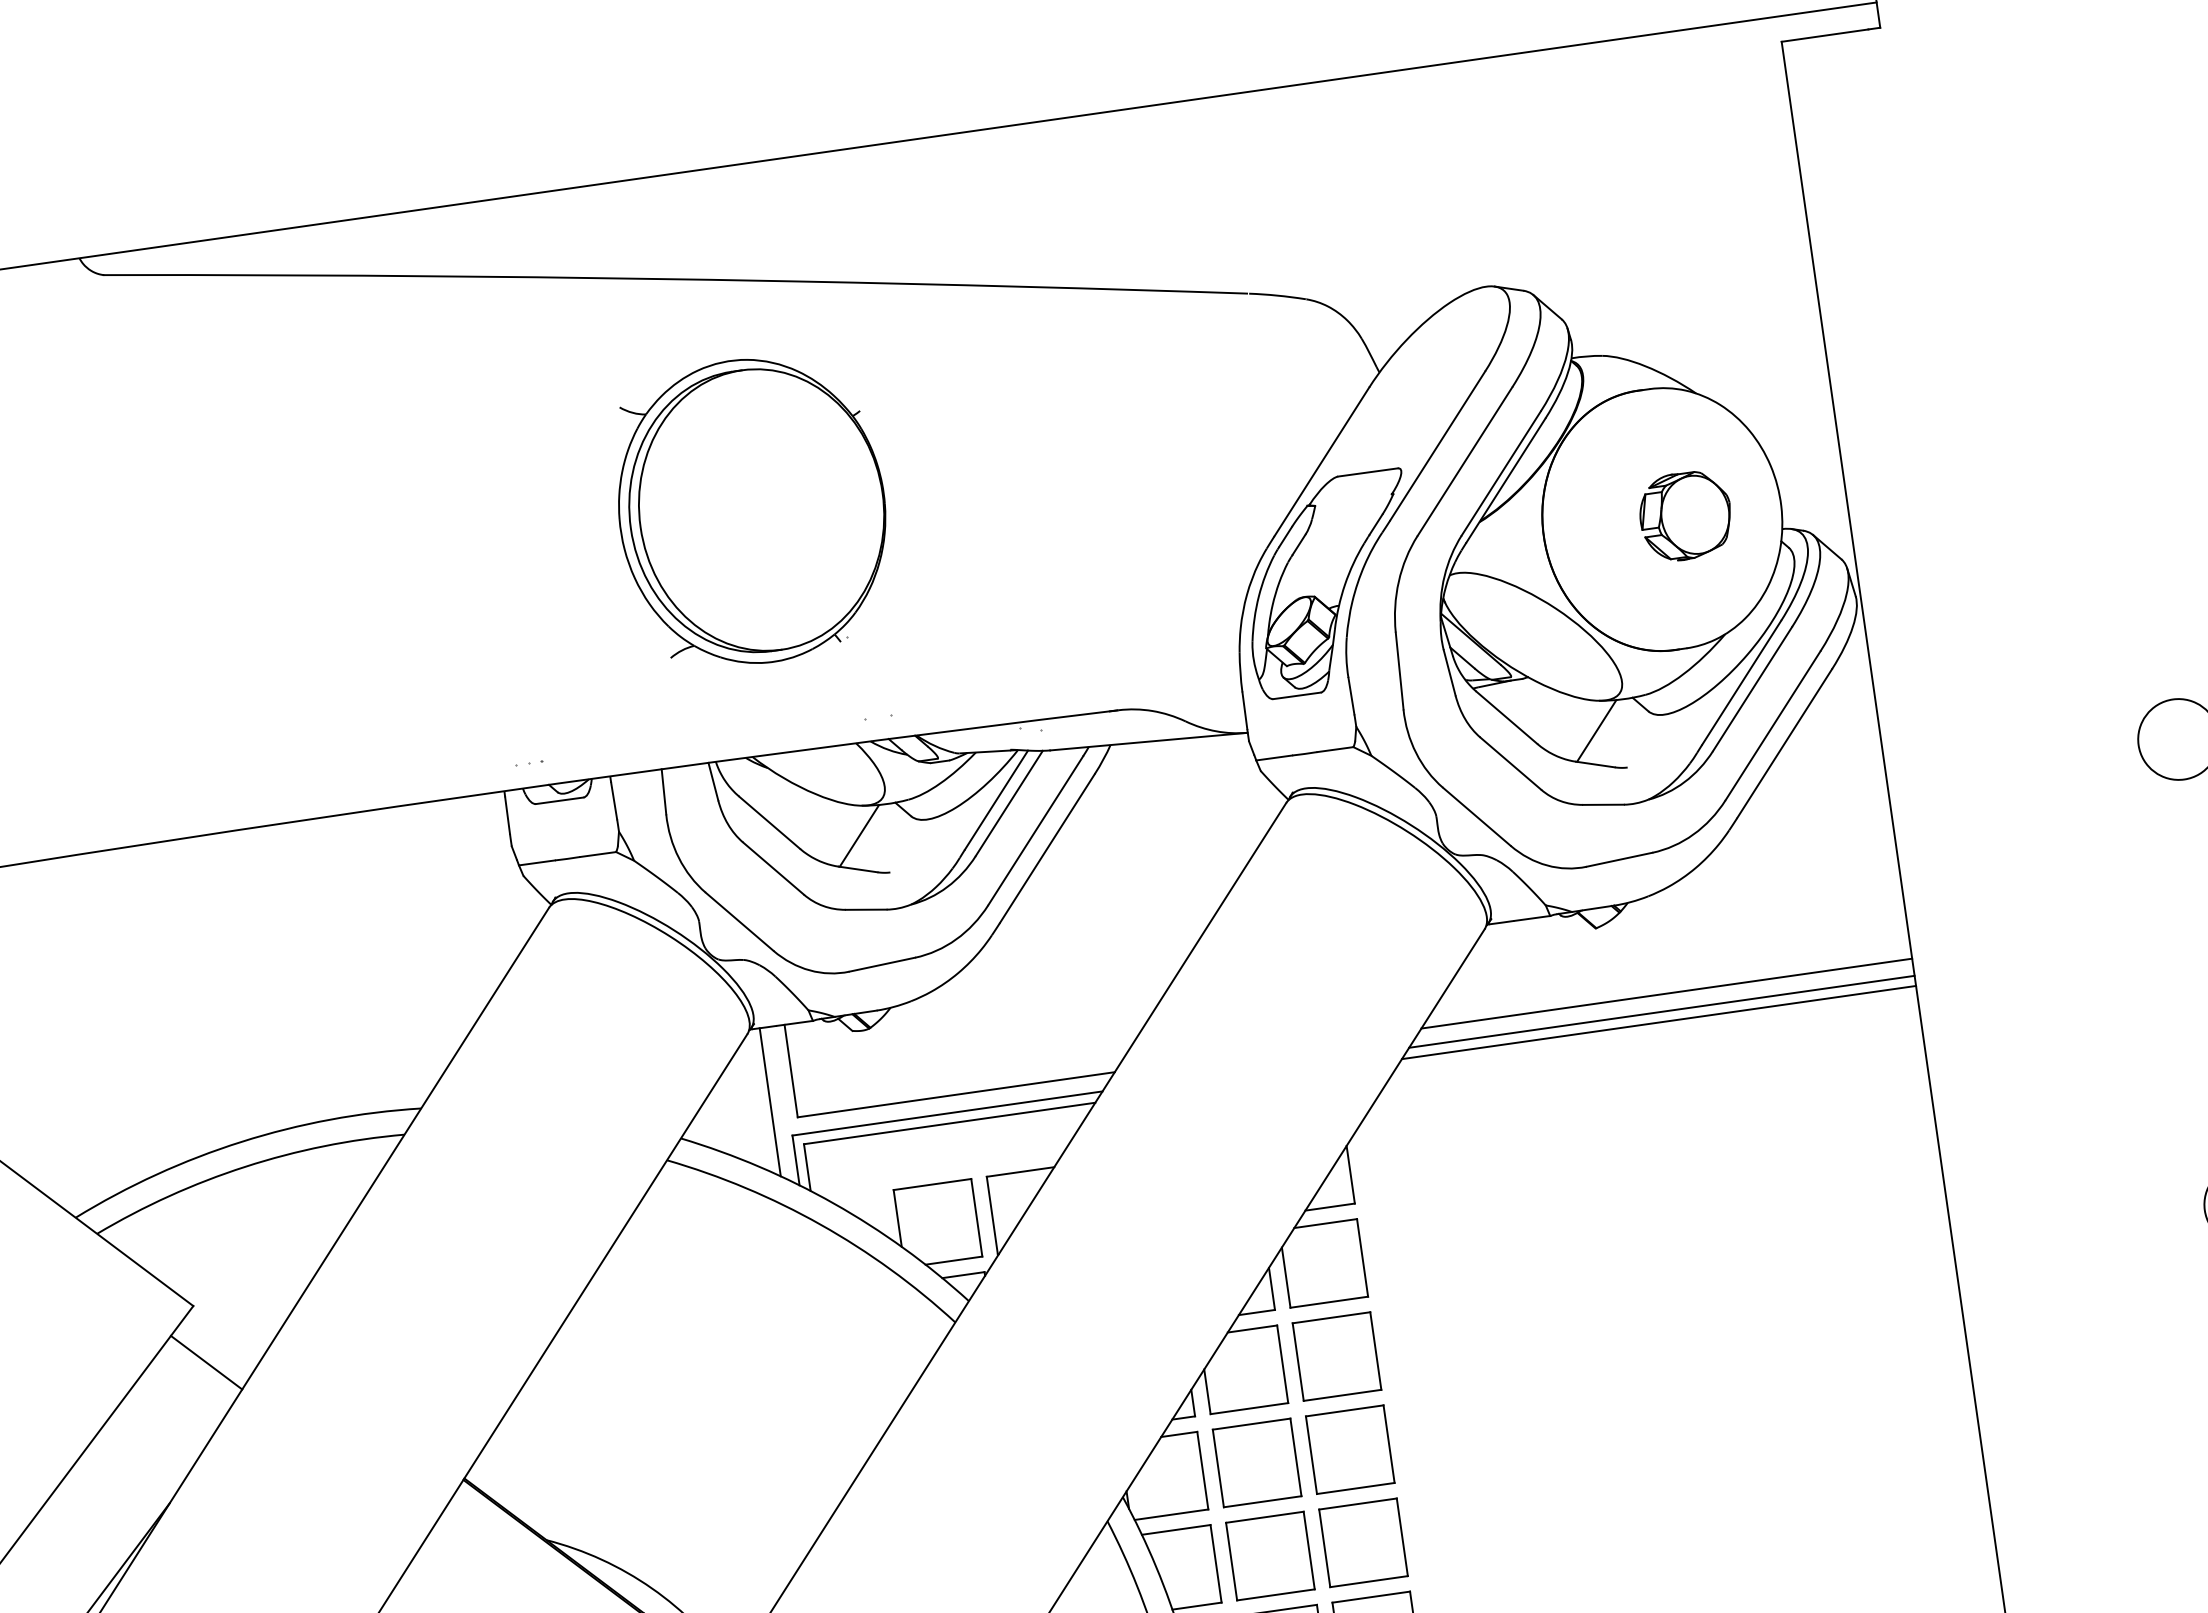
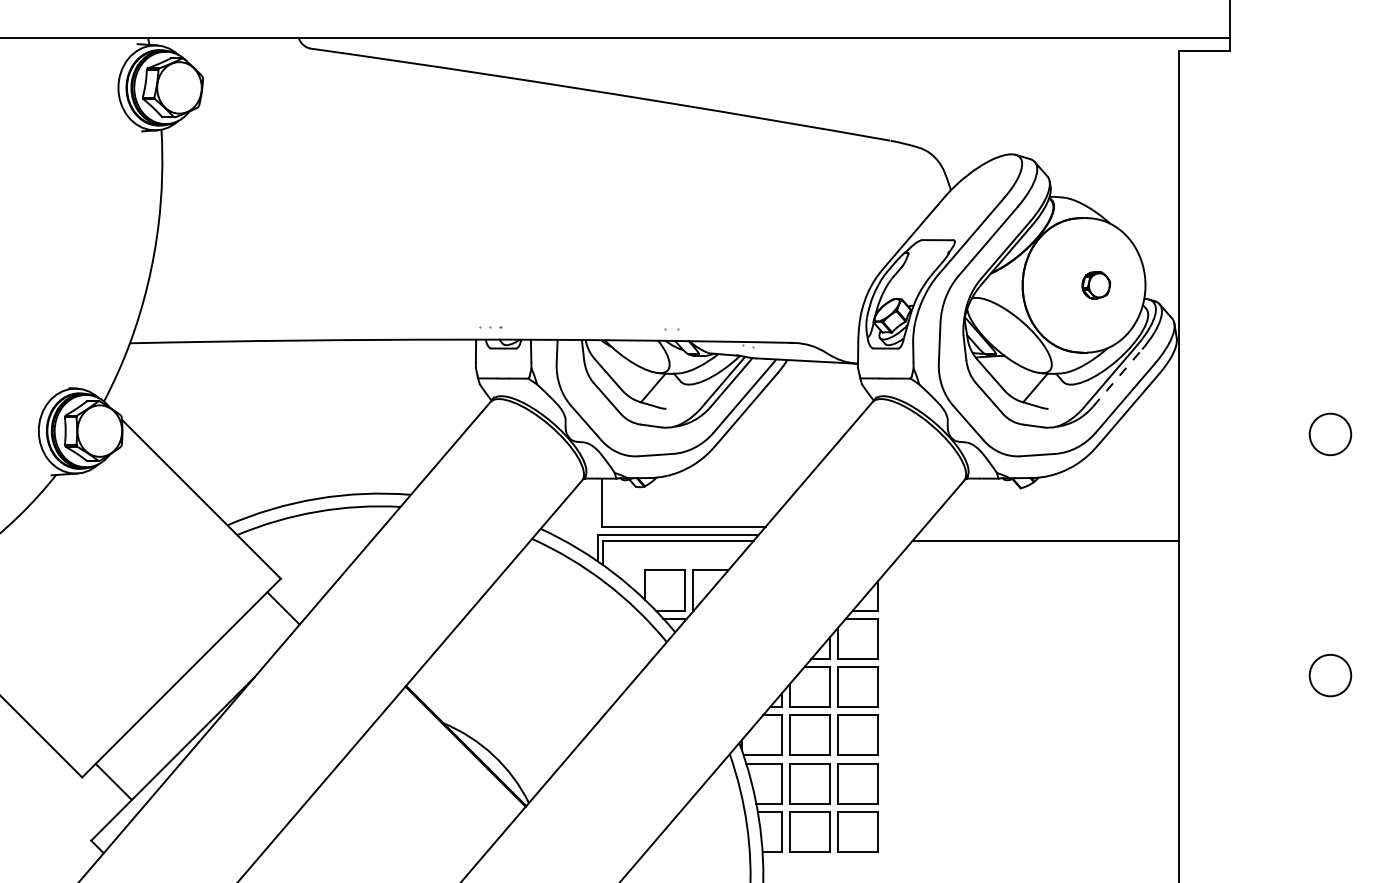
part: (752, 511) -> (622, 215), removed
part: (1686, 516) -> (1096, 285), size x0.6
line: (1752, 690) -> (1117, 378), solid -> dashed
part: (530, 763) -> (491, 327), size x1.6
line: (1665, 993) -> (1051, 526), removed
line: (1662, 1011) -> (1048, 535), removed
line: (769, 1101) -> (588, 516), removed

